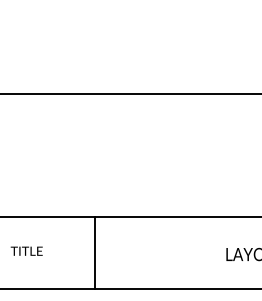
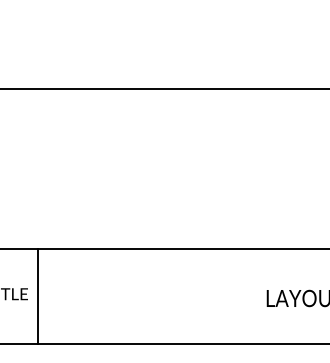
line: (95, 252) -> (38, 295), moved

